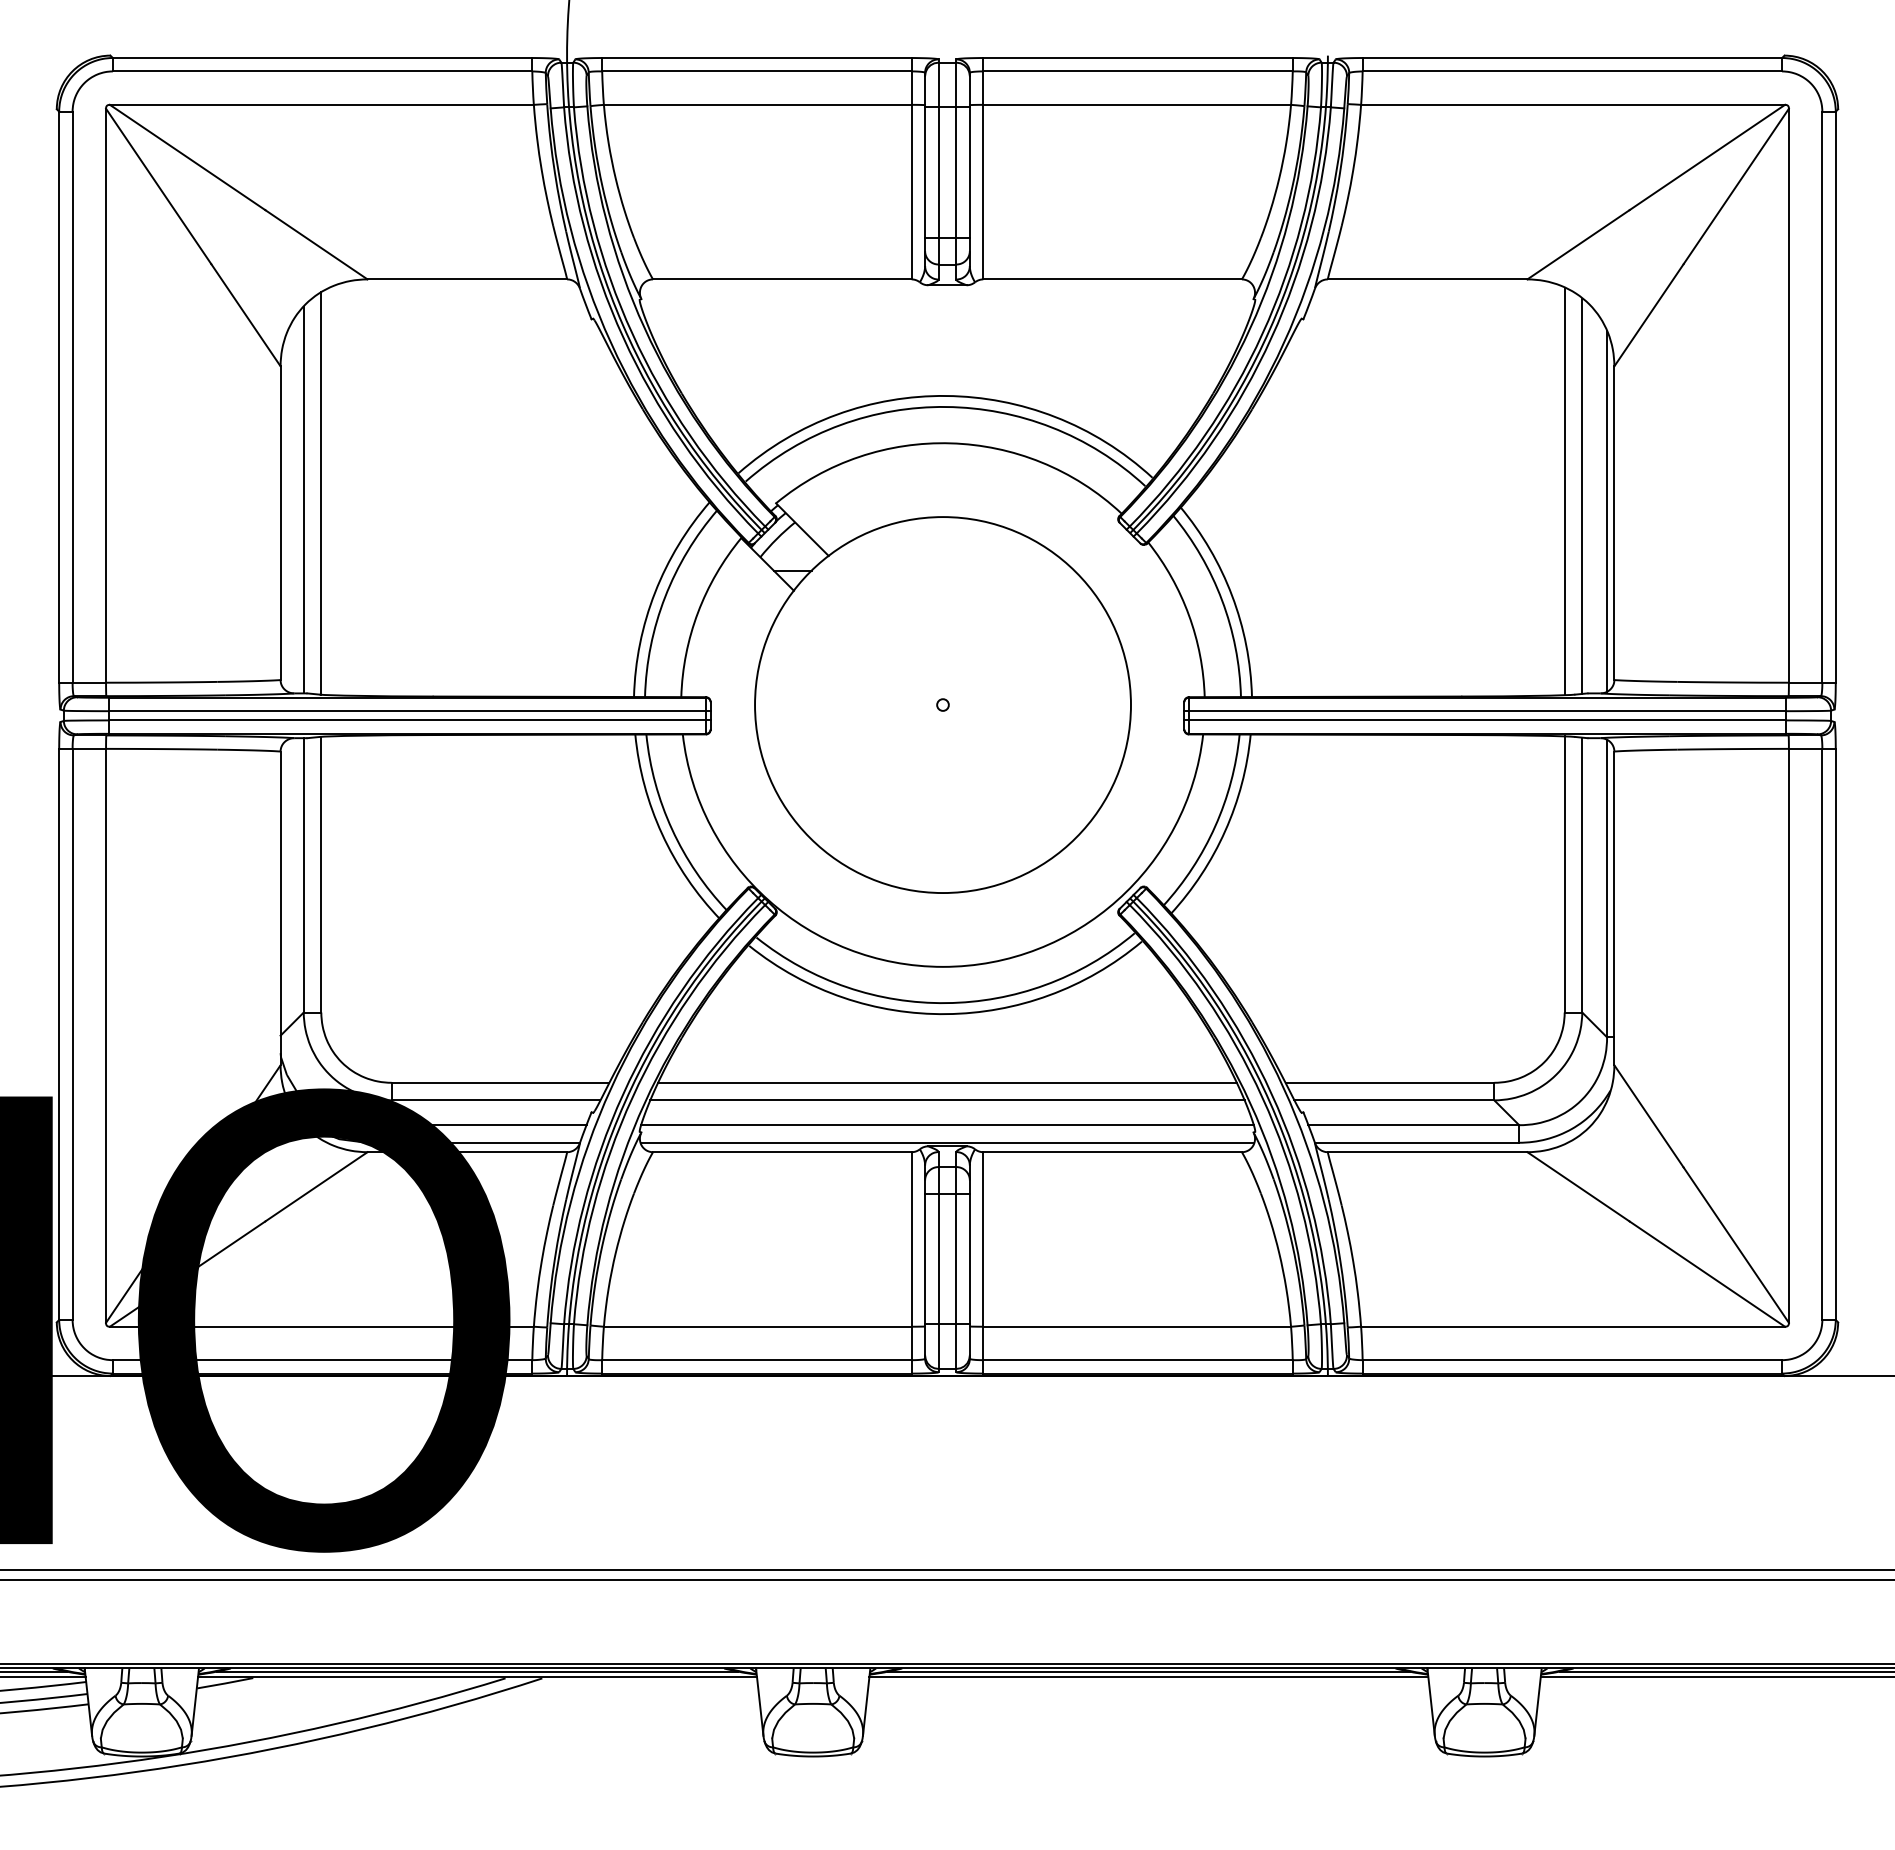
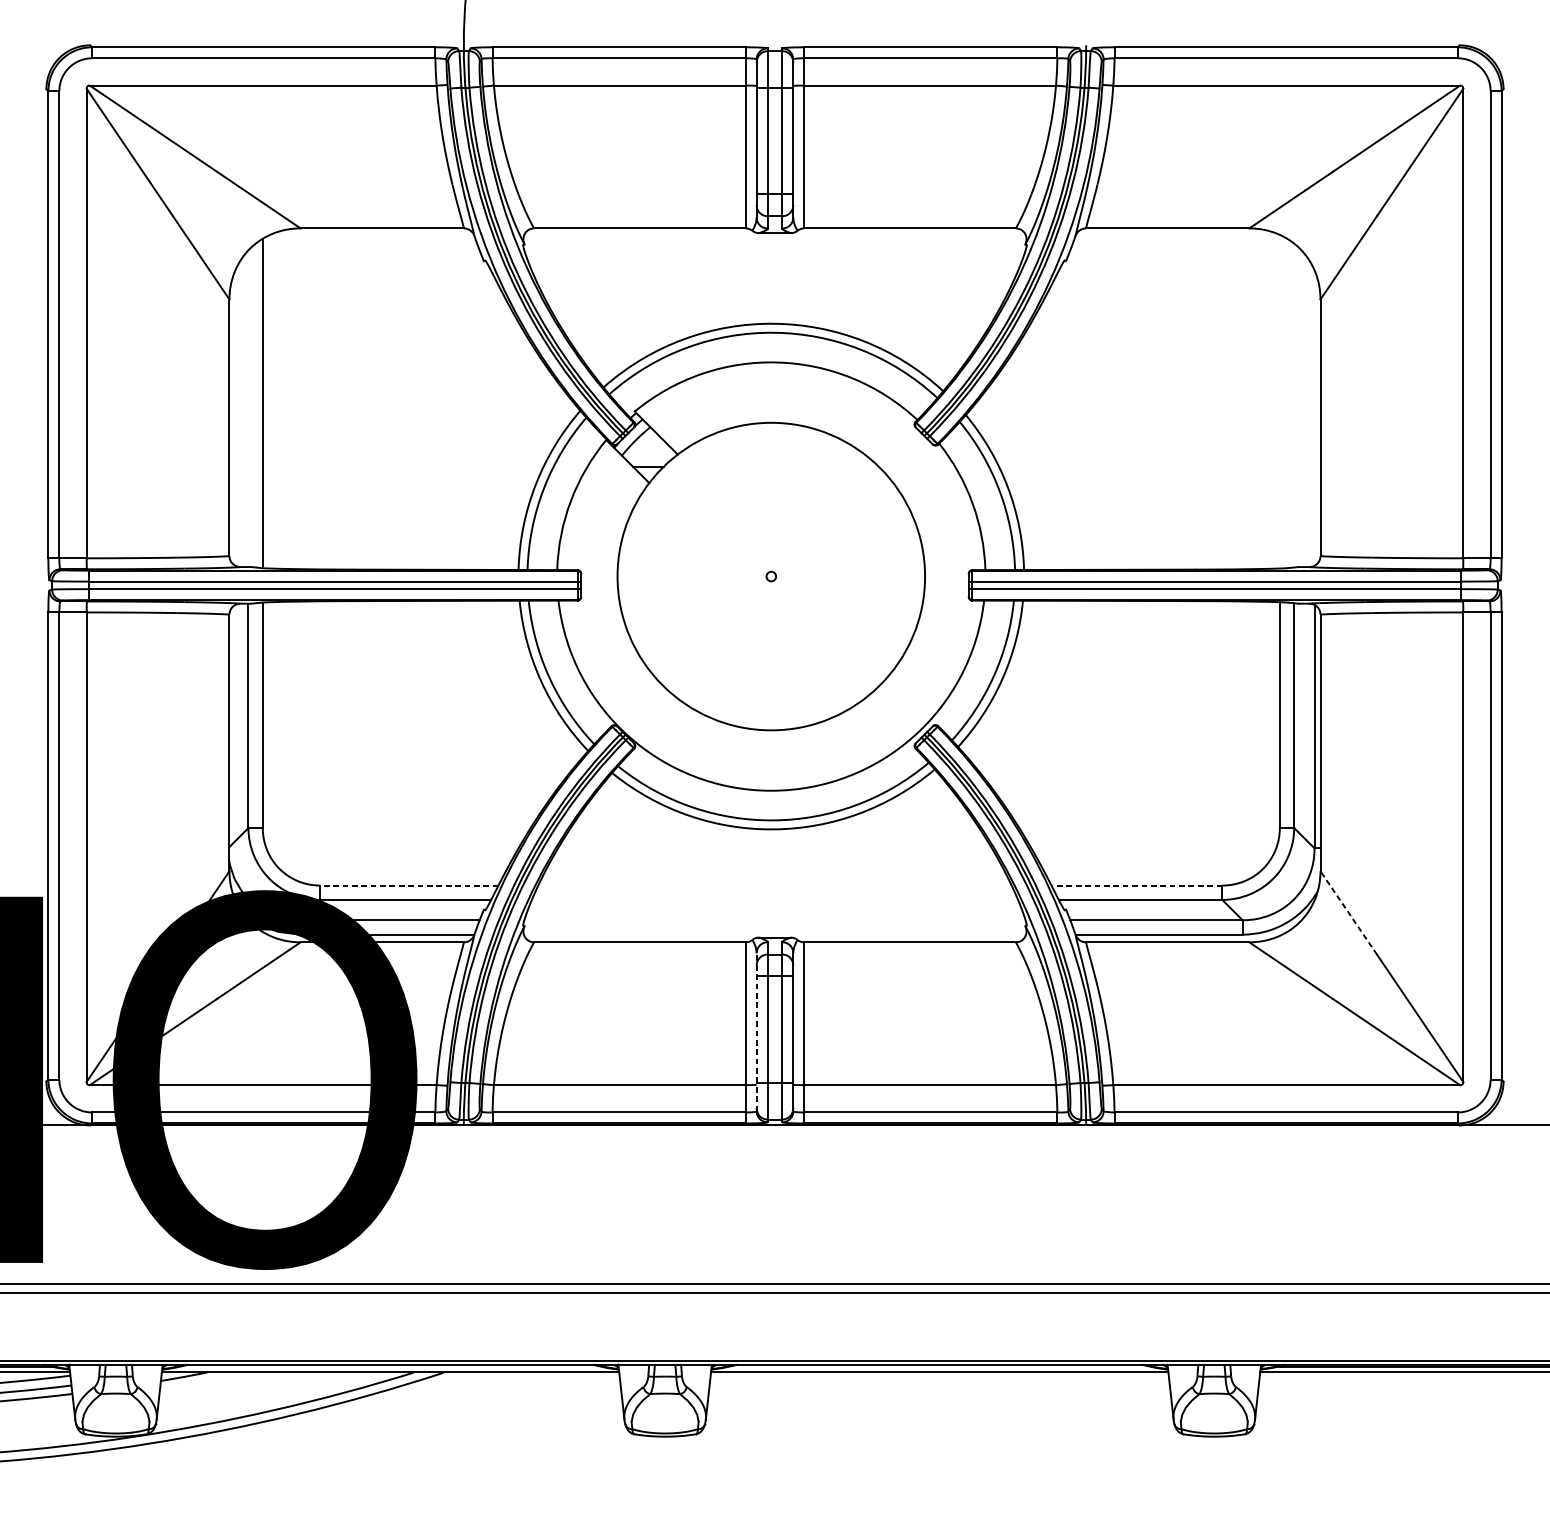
line: (1564, 491) -> (1279, 401), removed
line: (1582, 495) -> (1294, 405), removed
line: (303, 499) -> (248, 408), removed
line: (1607, 510) -> (1314, 417), removed
line: (500, 1082) -> (409, 885), solid -> dashed
line: (947, 1082) -> (775, 885), removed
line: (1389, 1082) -> (1136, 885), solid -> dashed
line: (947, 1100) -> (775, 900), removed
line: (1649, 1116) -> (1349, 913), solid -> dashed
line: (947, 1125) -> (775, 920), removed
line: (947, 1142) -> (775, 934), removed
line: (925, 1262) -> (757, 1032), solid -> dashed
line: (477, 1671) -> (390, 1367), removed
line: (1148, 1671) -> (939, 1367), removed

